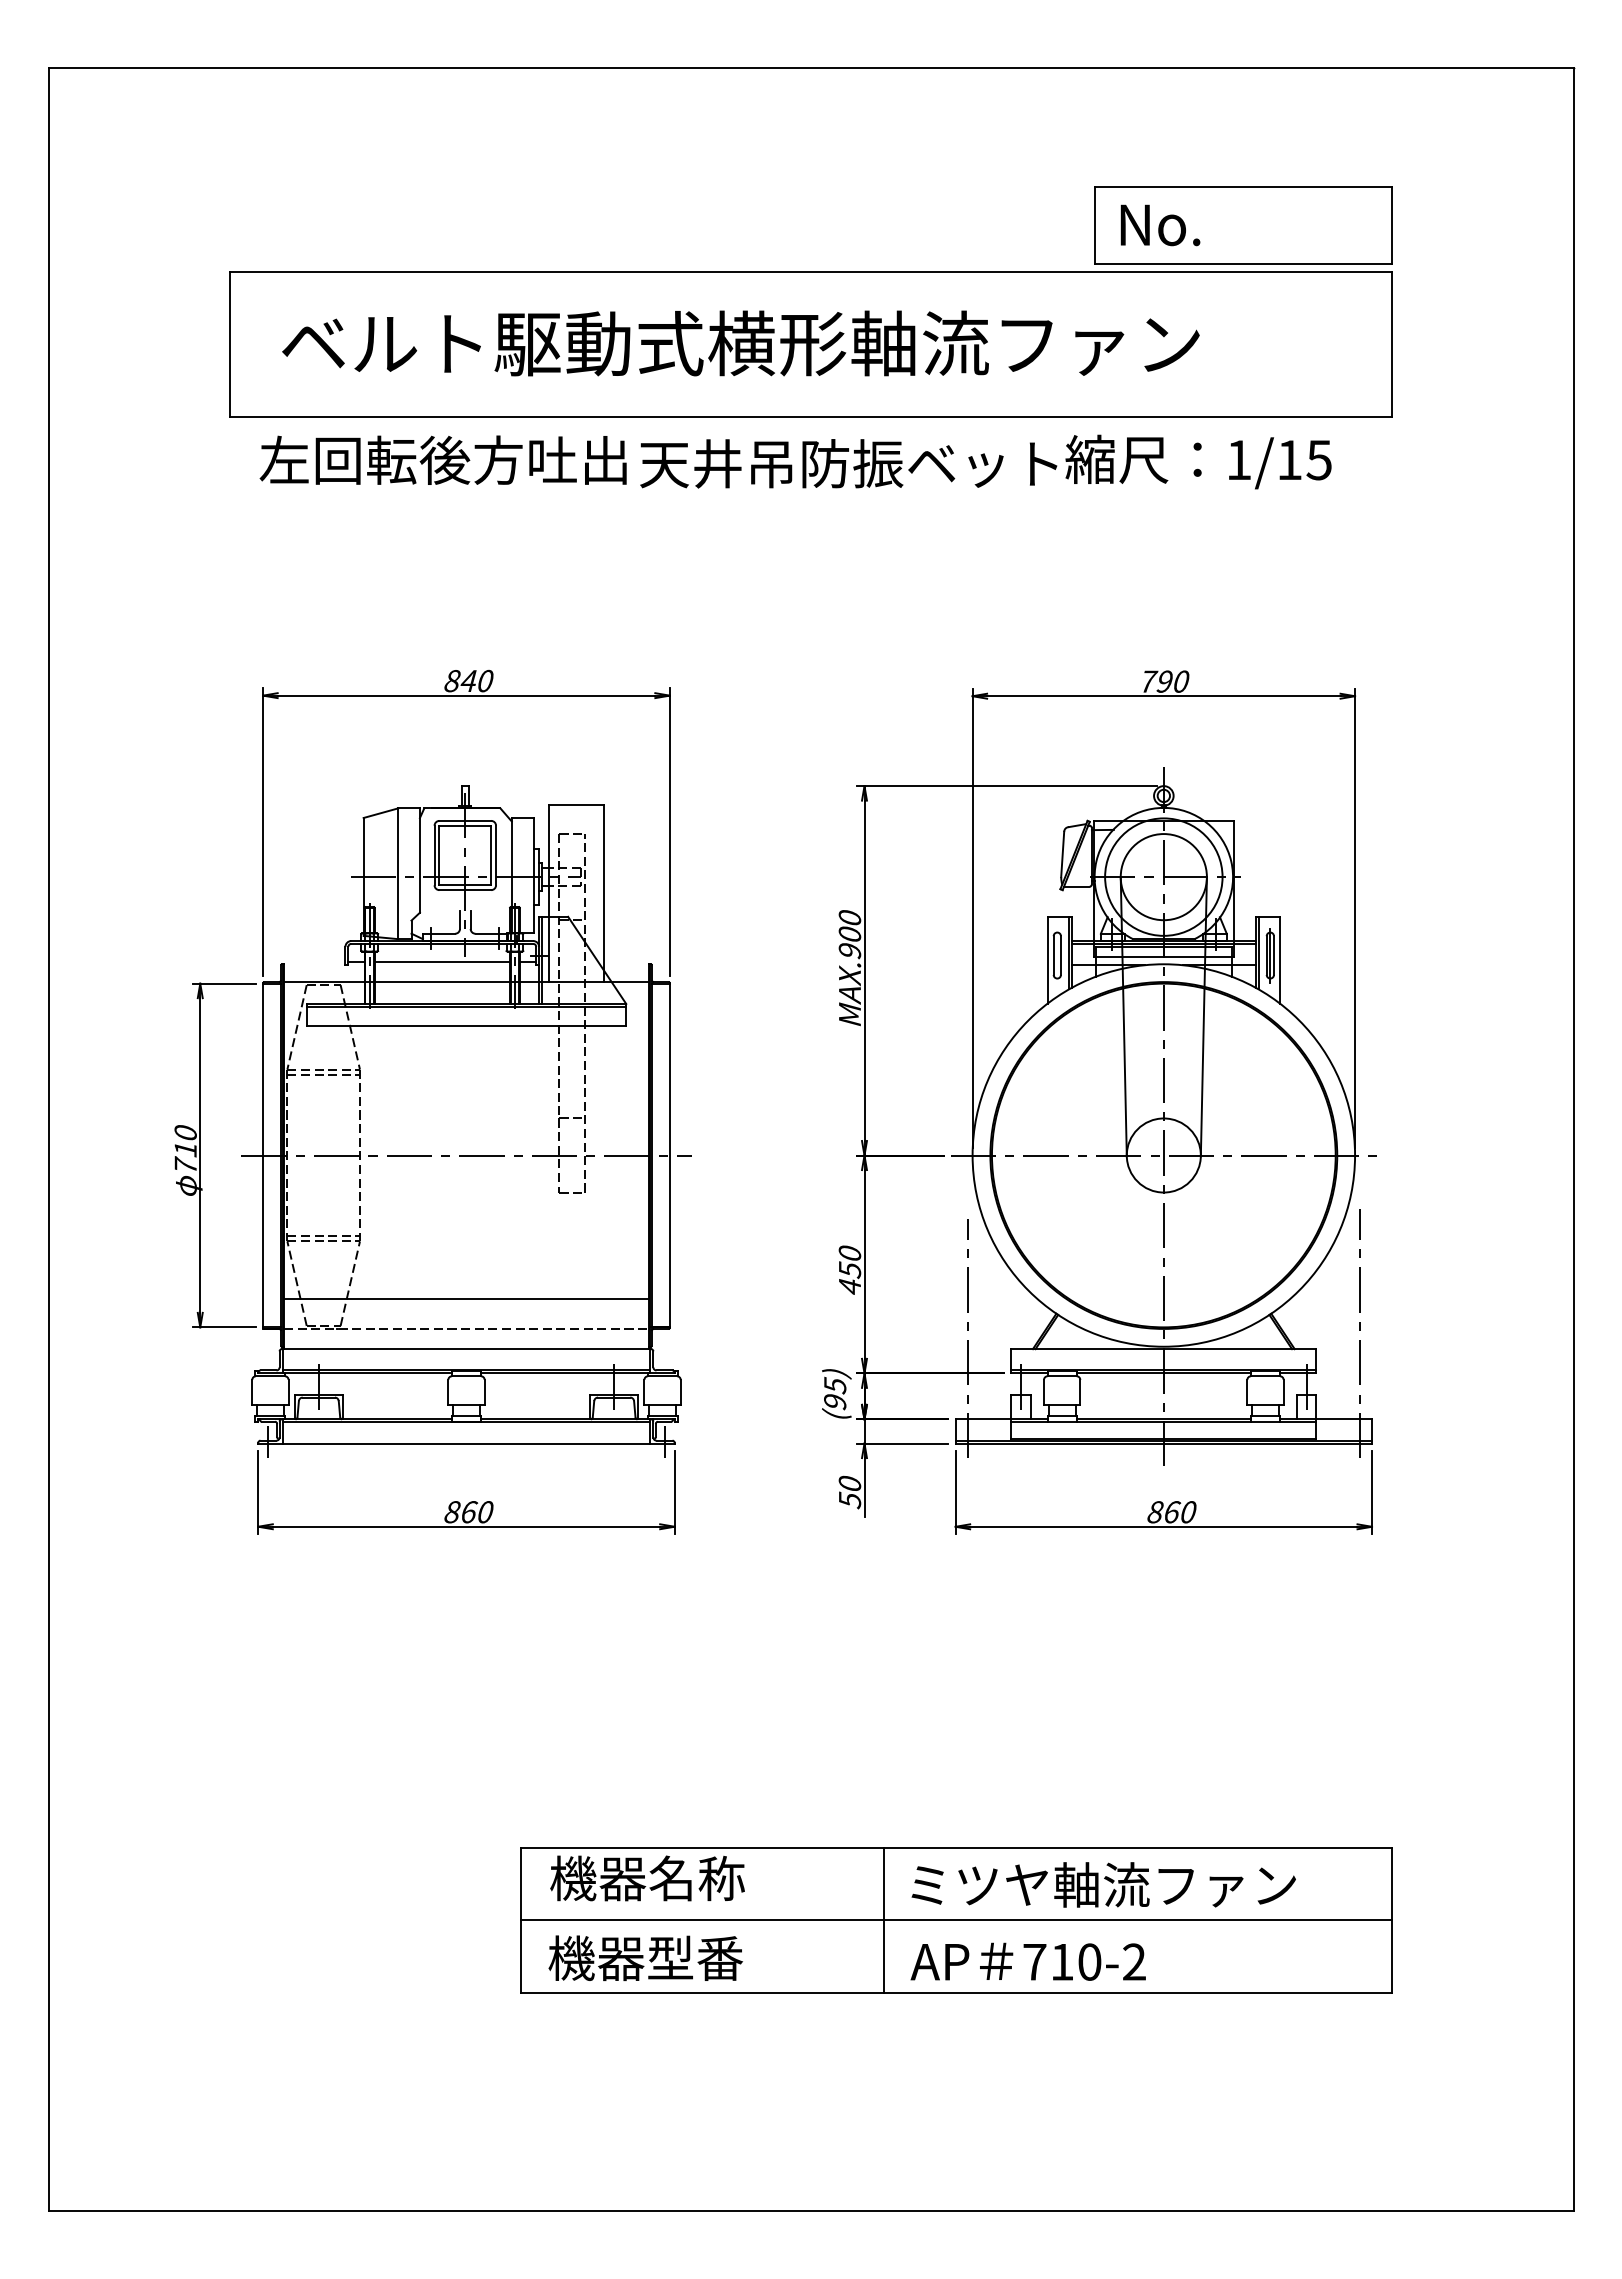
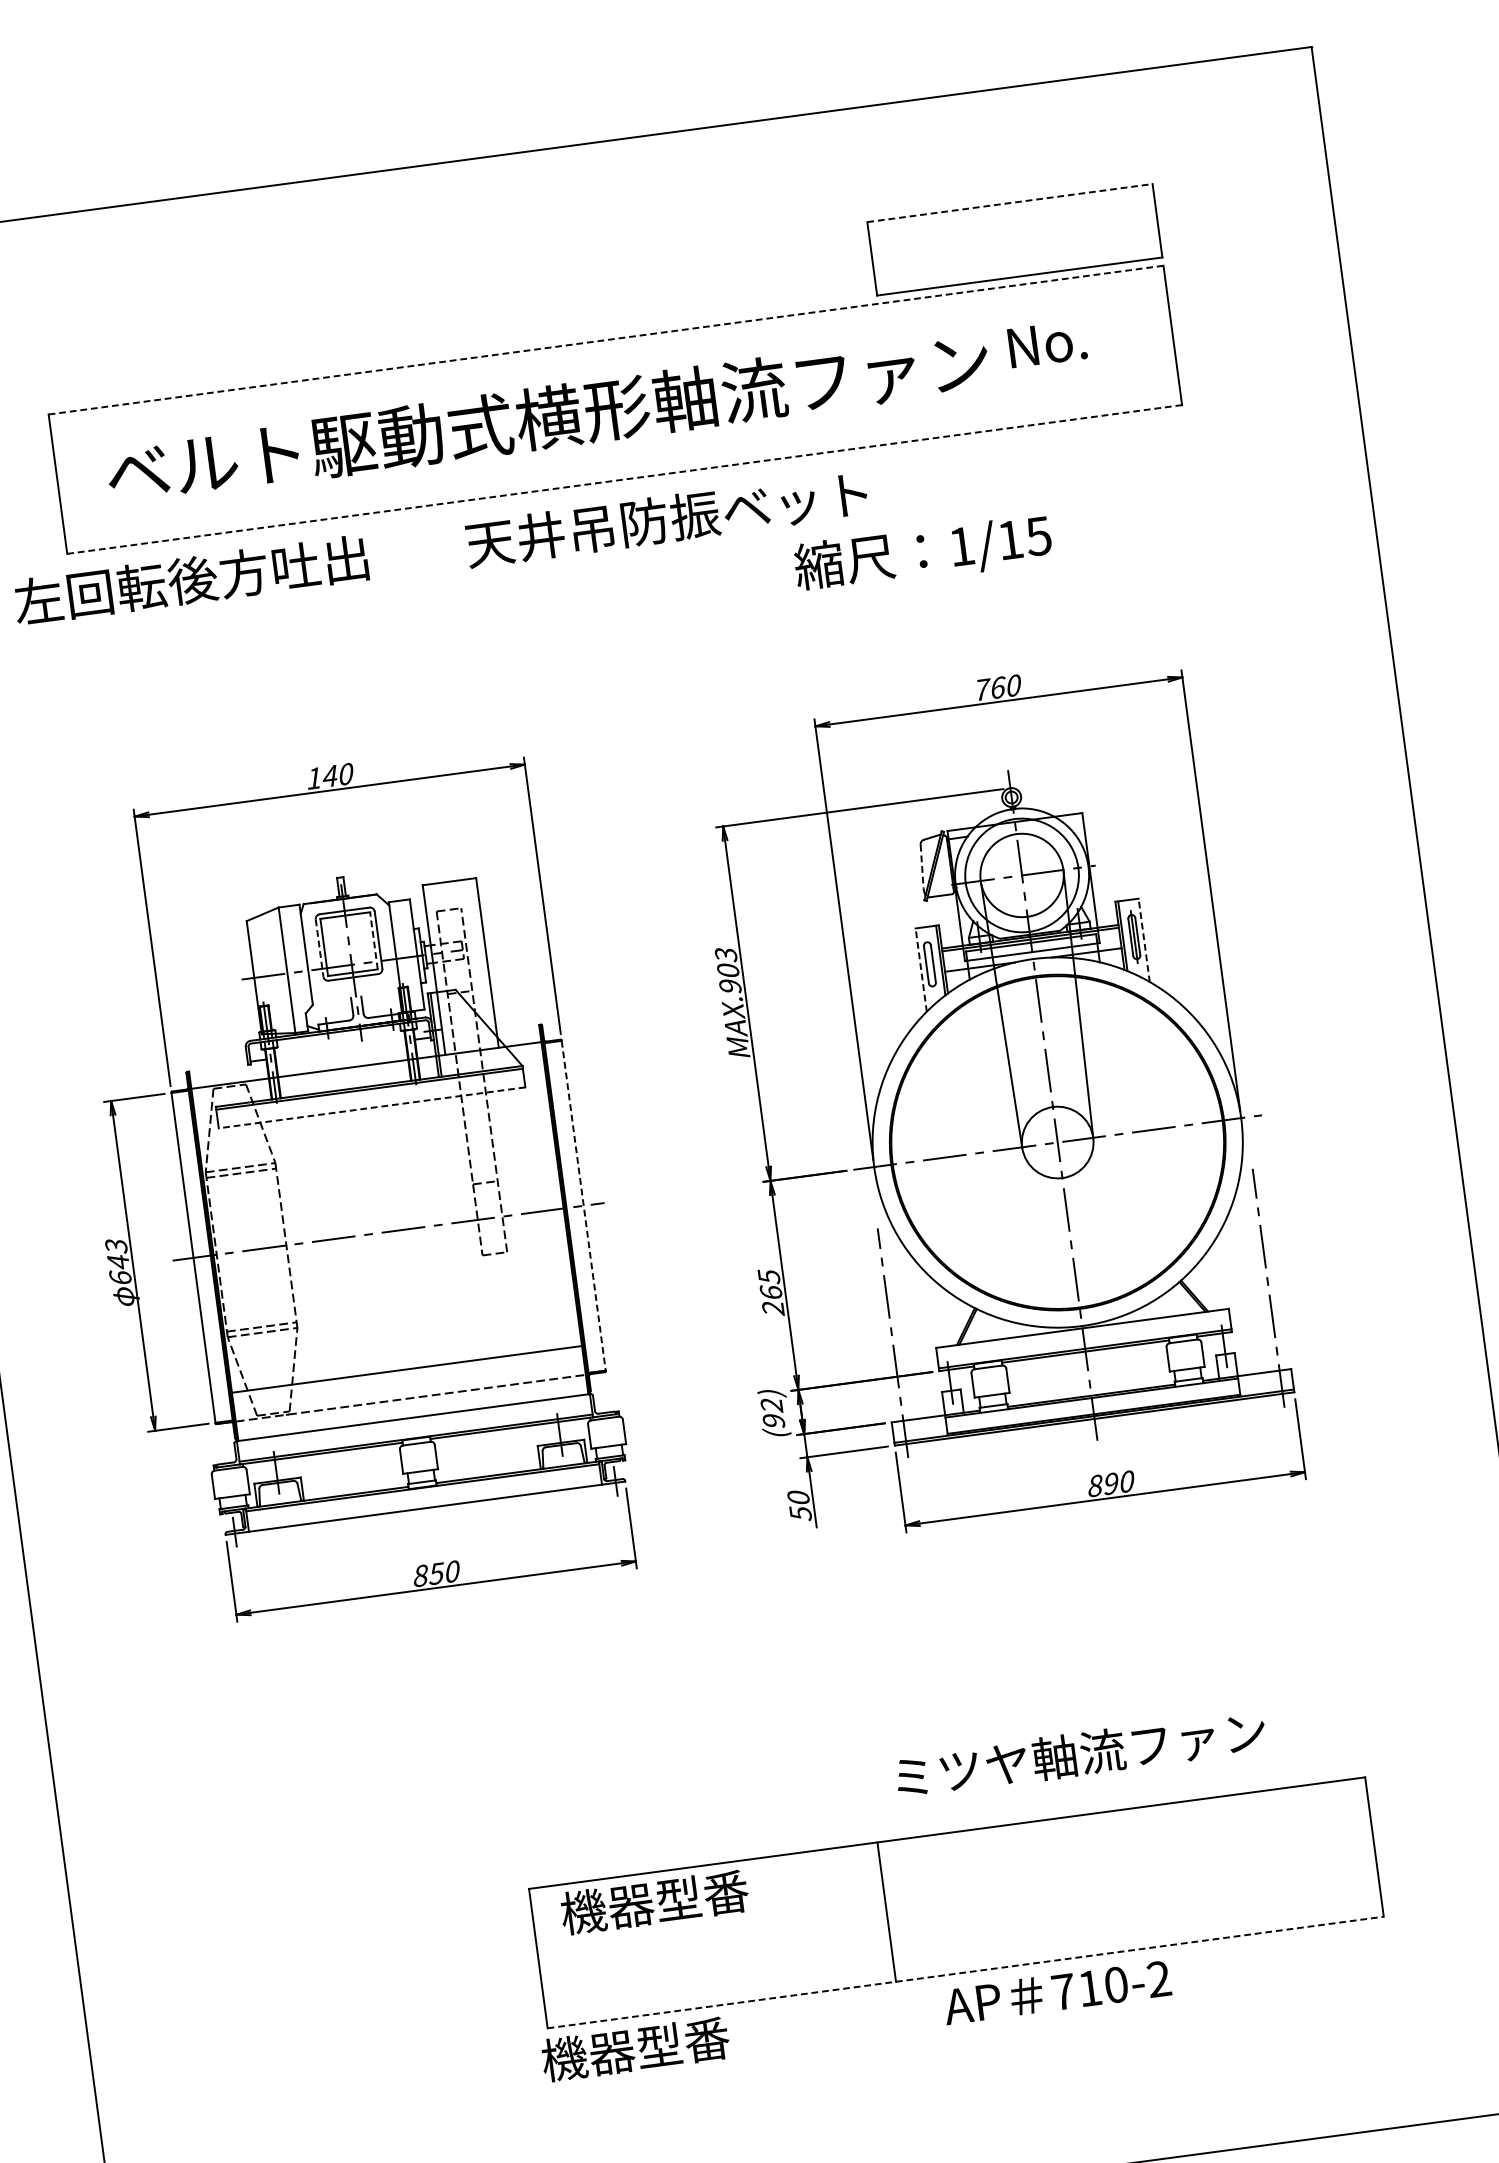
line: (1243, 186) -> (1010, 202), solid -> dashed
text: (1160, 225) -> (1047, 344), moved
line: (811, 272) -> (606, 340), solid -> dashed
line: (811, 417) -> (625, 479), solid -> dashed
text: (442, 459) -> (190, 579), moved
text: (1198, 461) -> (923, 553), moved
text: (452, 681) -> (314, 778), 840 -> 140
text: (1164, 681) -> (997, 687), 790 -> 760
line: (1062, 854) -> (921, 866), solid -> dashed
line: (434, 855) -> (319, 948), solid -> dashed
line: (491, 855) -> (374, 940), solid -> dashed
text: (849, 918) -> (725, 955), MAX.900 -> MAX.903
line: (1047, 960) -> (921, 970), solid -> dashed
line: (1280, 960) -> (1144, 940), solid -> dashed
line: (442, 962) -> (340, 1049), removed
line: (466, 1026) -> (372, 1108), solid -> dashed
text: (185, 1148) -> (118, 1261), 710 -> 643
line: (669, 1155) -> (583, 1205), solid -> dashed
text: (849, 1269) -> (770, 1292), 450 -> 265
text: (835, 1385) -> (772, 1405), (95) -> (92)
text: (469, 1512) -> (437, 1573), 860 -> 850
text: (1172, 1512) -> (1111, 1483), 860 -> 890
text: (696, 1878) -> (701, 1896), 機器名称 -> 機器型番
text: (1103, 1884) -> (1080, 1753), moved
line: (955, 1920) -> (955, 1903), removed
text: (645, 1957) -> (635, 2048), moved
text: (1027, 1961) -> (1056, 1992), moved
line: (956, 1992) -> (965, 1972), solid -> dashed

